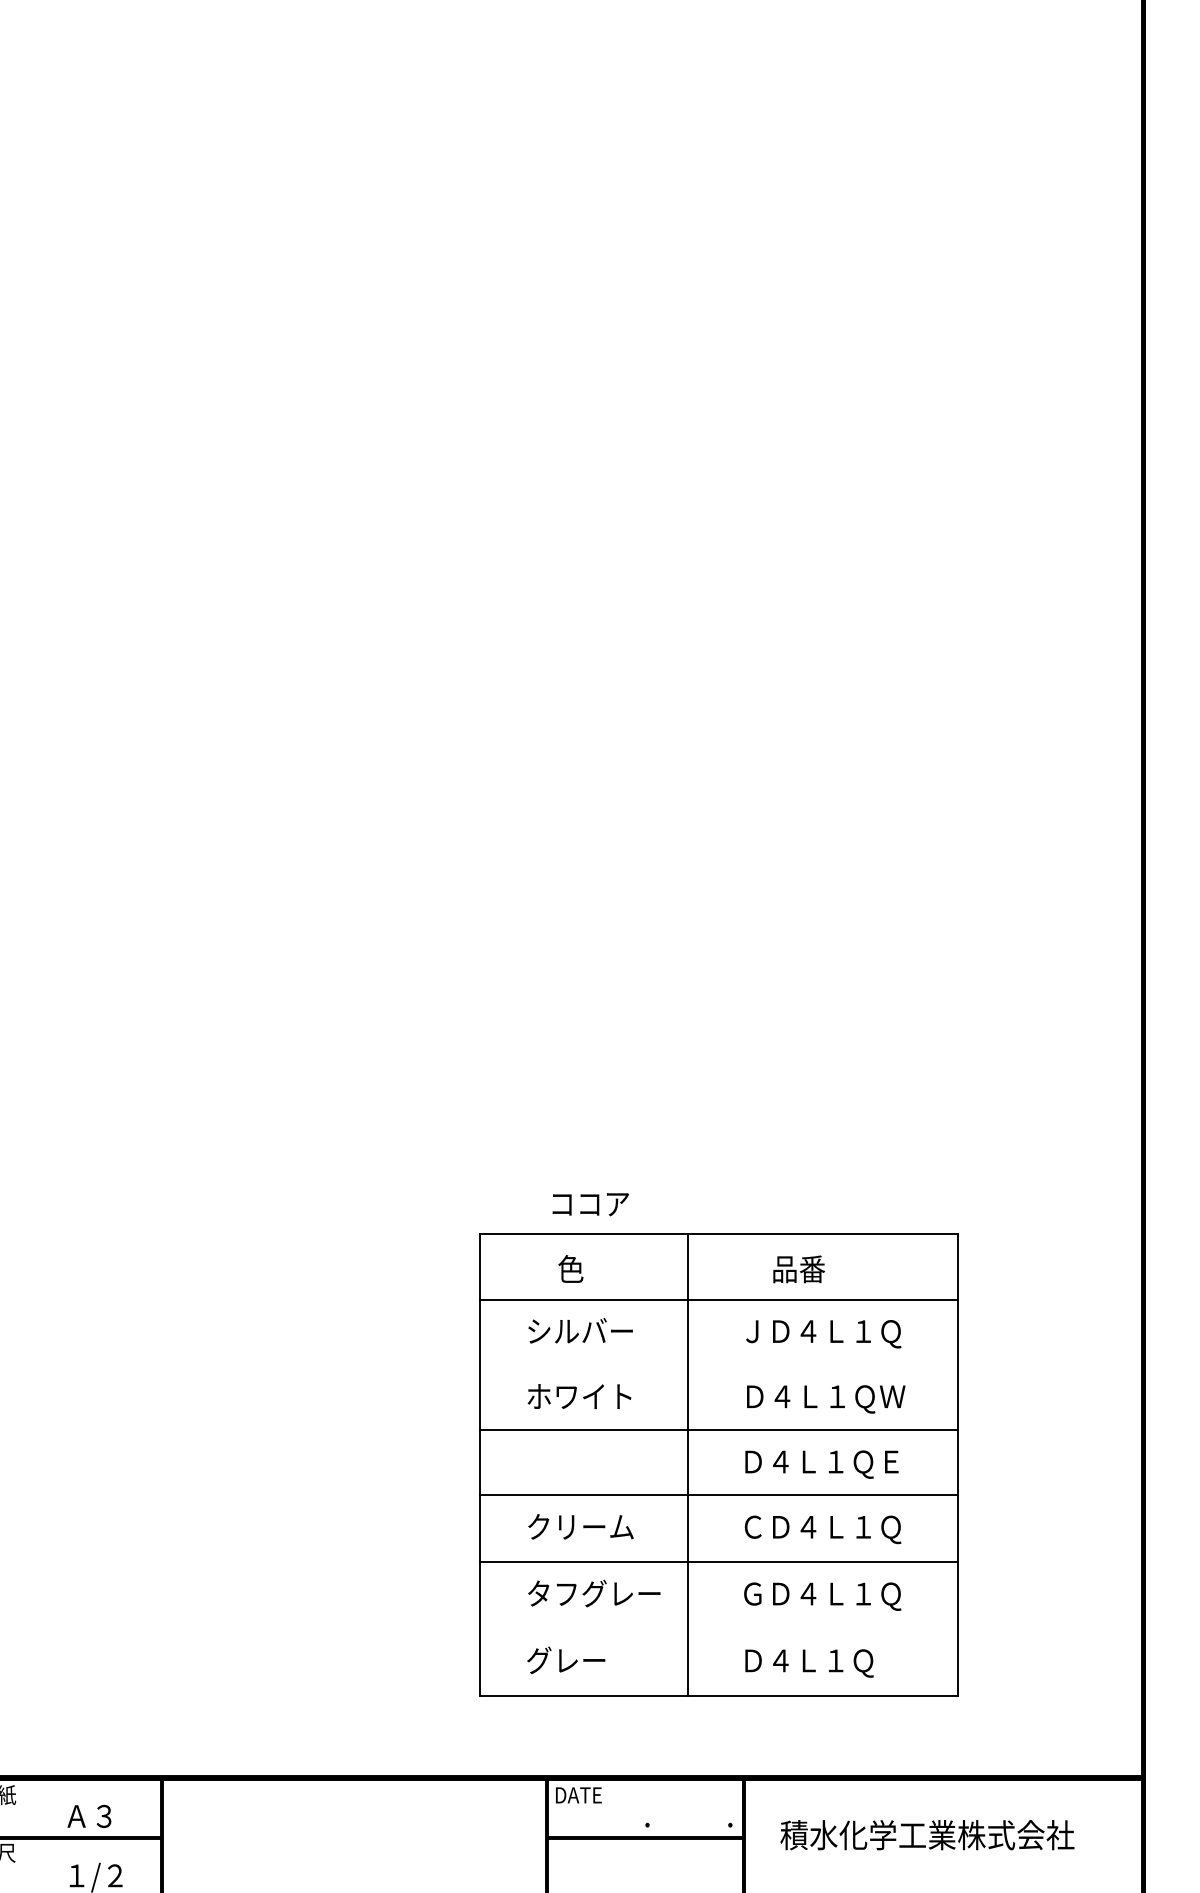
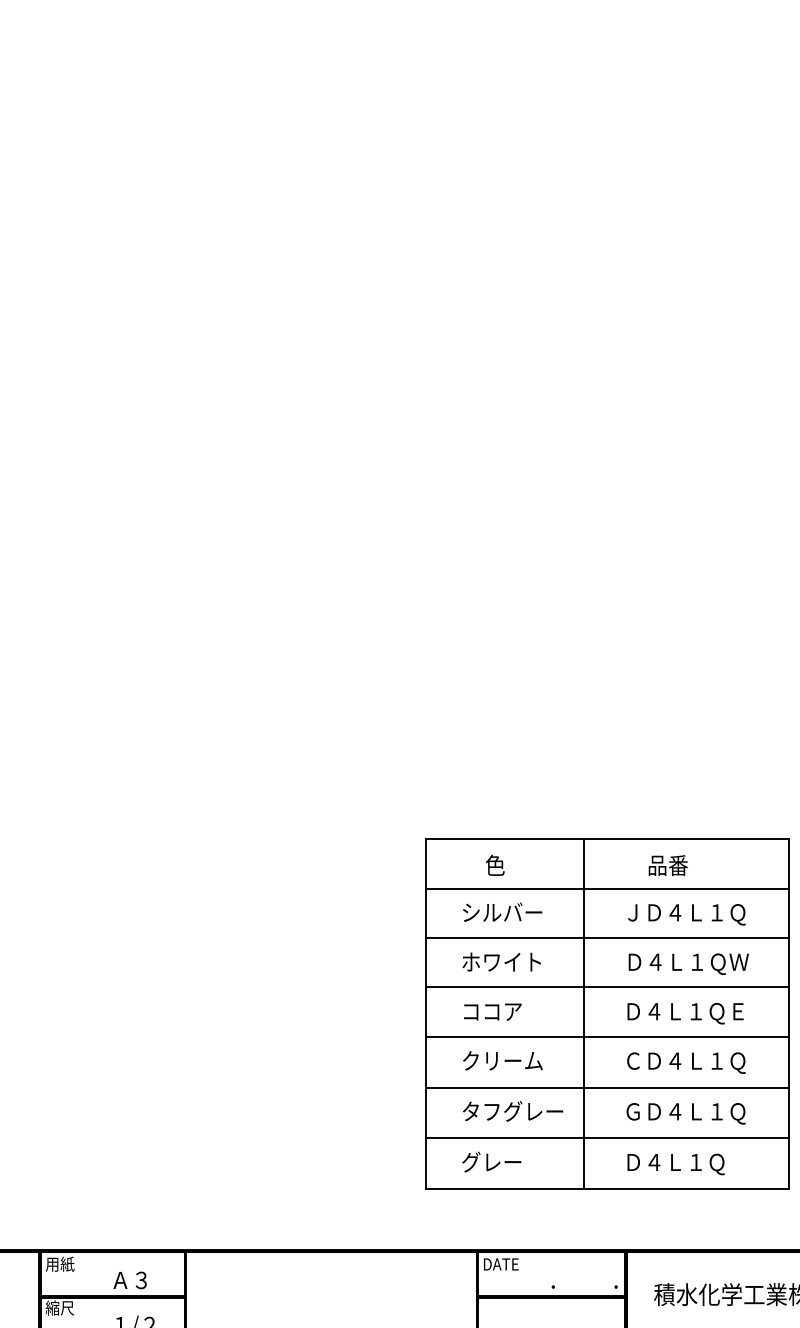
text: (590, 1204) -> (492, 1012), moved
line: (718, 1364) -> (607, 937), added
line: (718, 1628) -> (607, 1137), added

